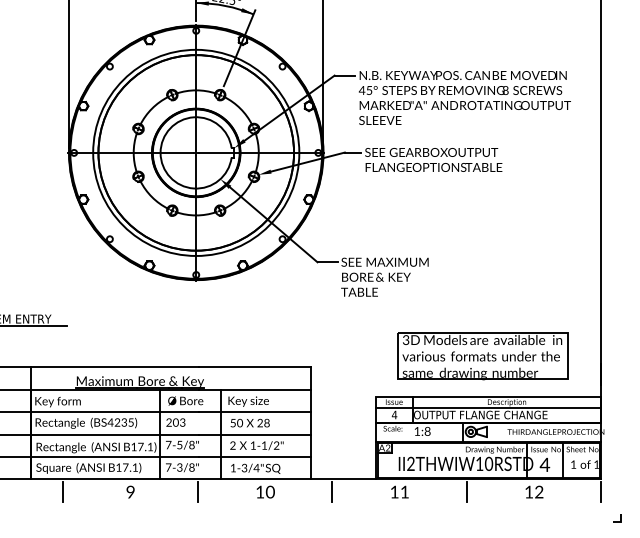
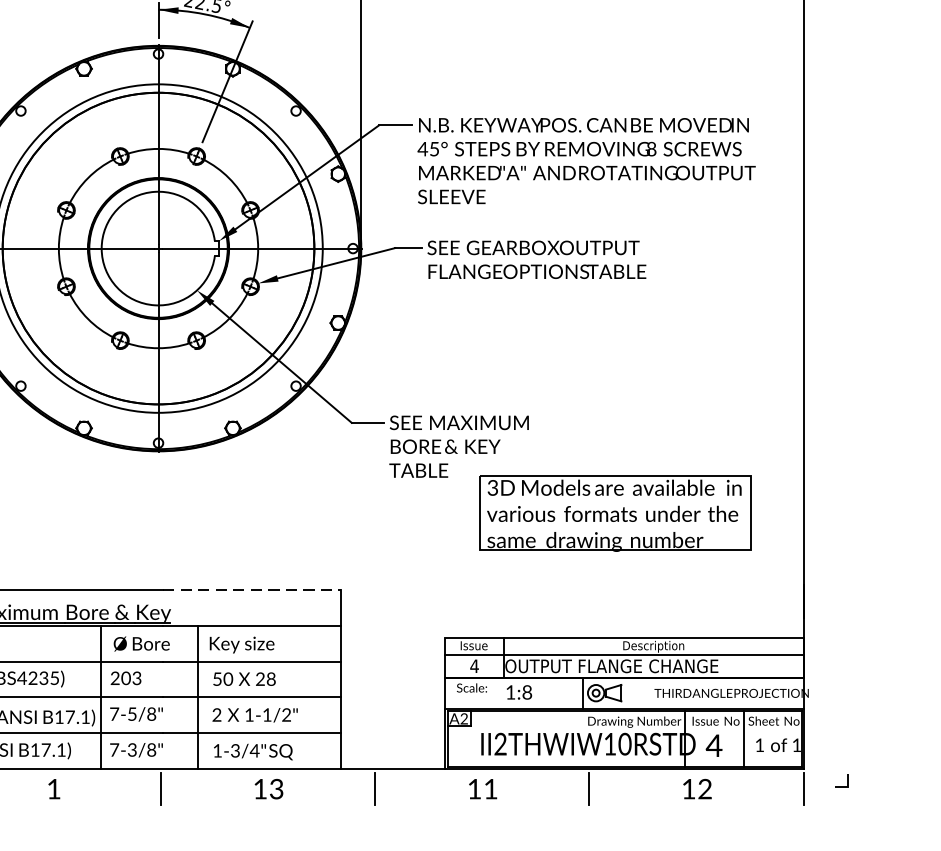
part: (482, 356) -> (614, 514), moved
line: (254, 367) -> (251, 590), solid -> dashed
text: (130, 491) -> (53, 788), 9 -> 1
text: (269, 492) -> (275, 789), 10 -> 13
line: (620, 518) -> (847, 781), moved

